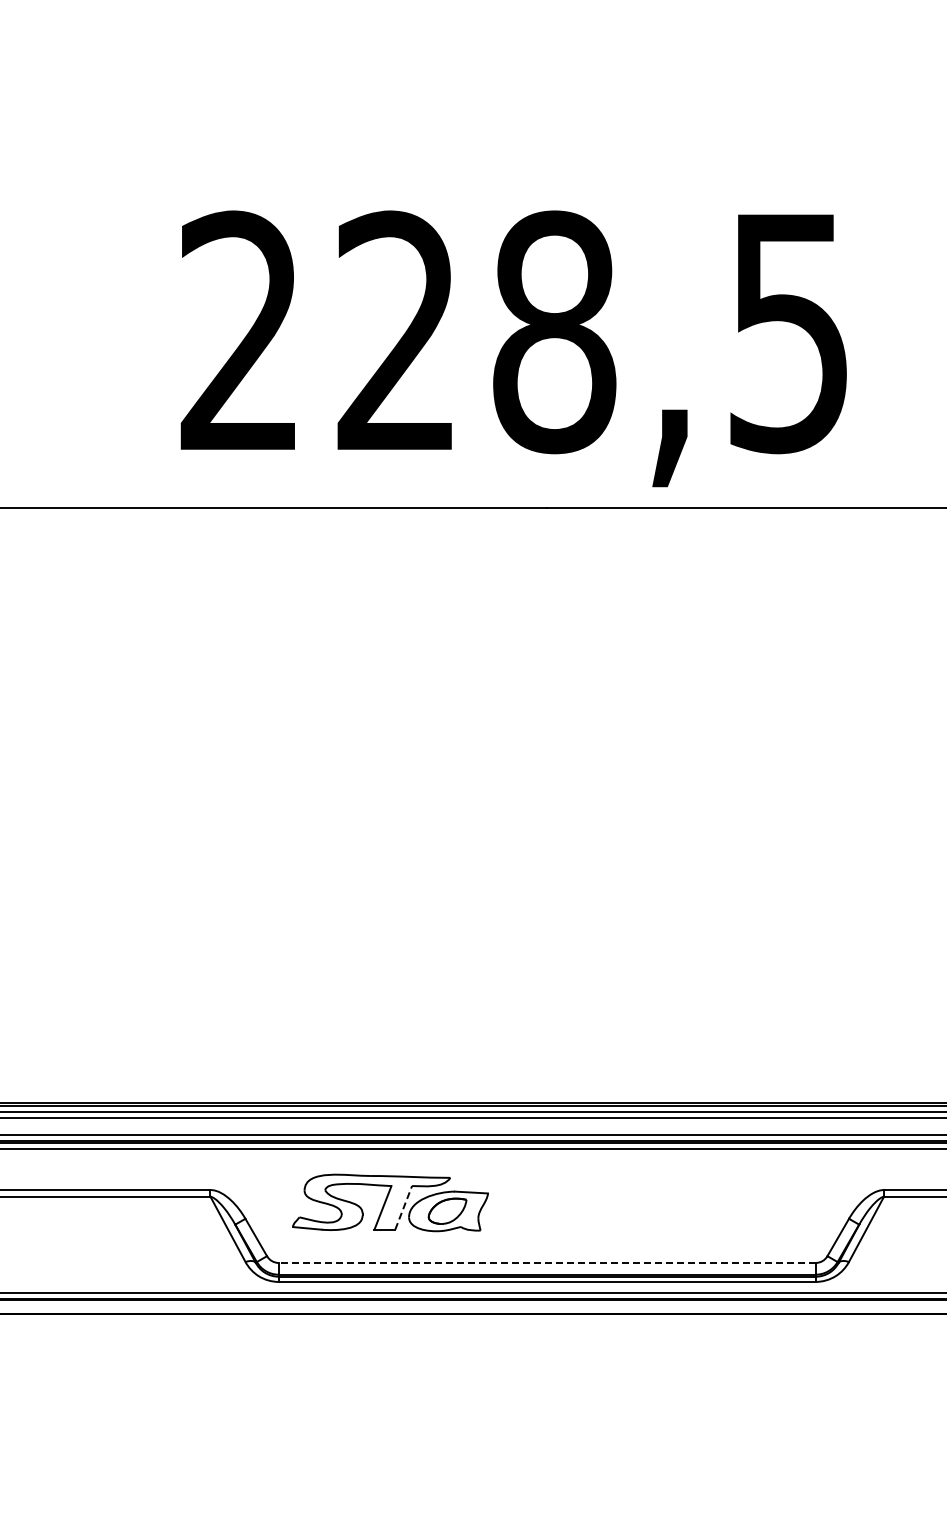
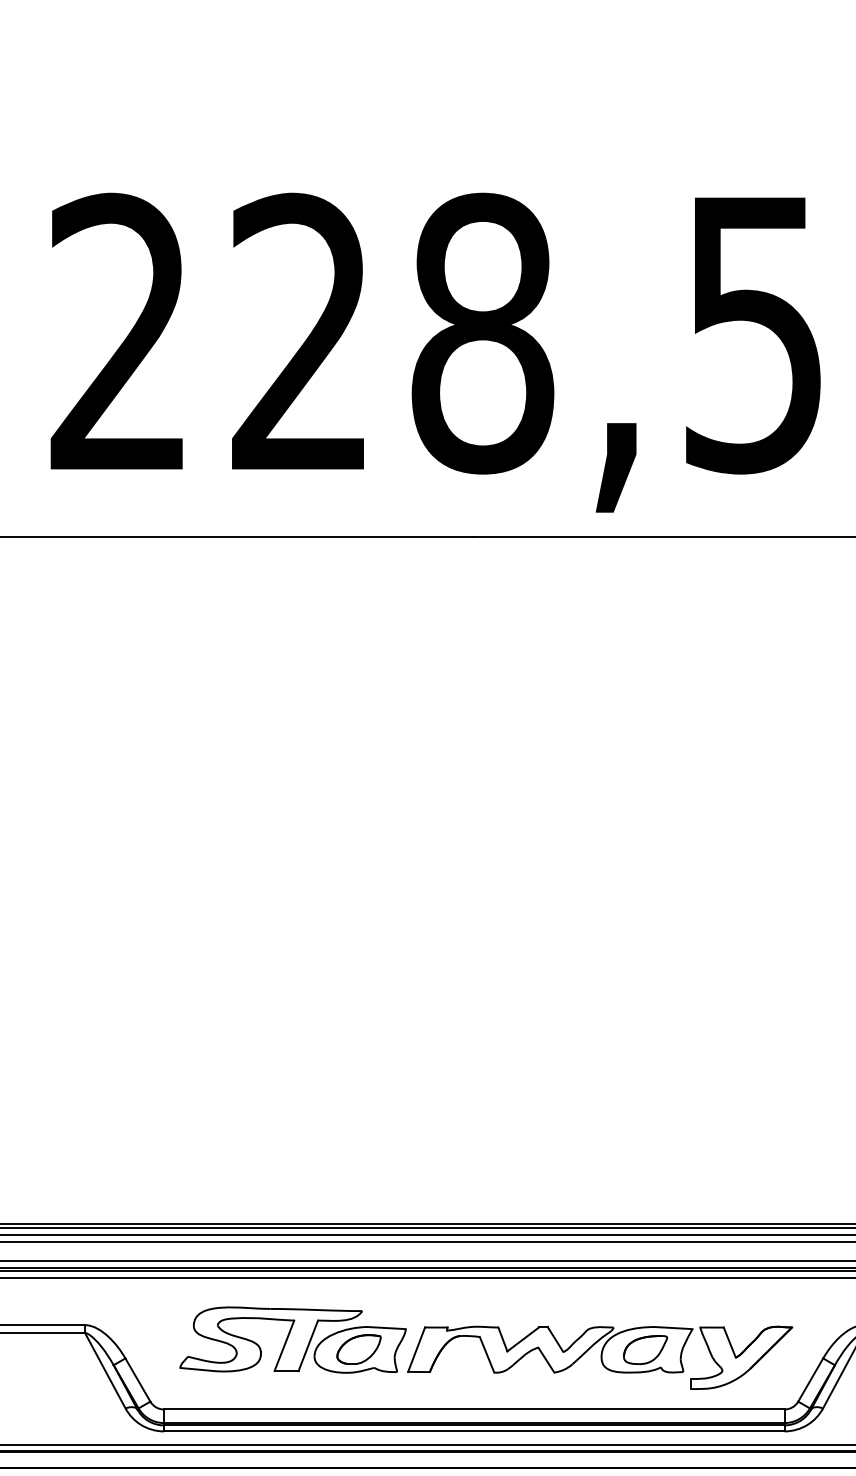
line: (403, 1207) -> (308, 1345), dashed -> solid
part: (656, 1218) -> (600, 1358), added
line: (546, 1262) -> (473, 1408), dashed -> solid

